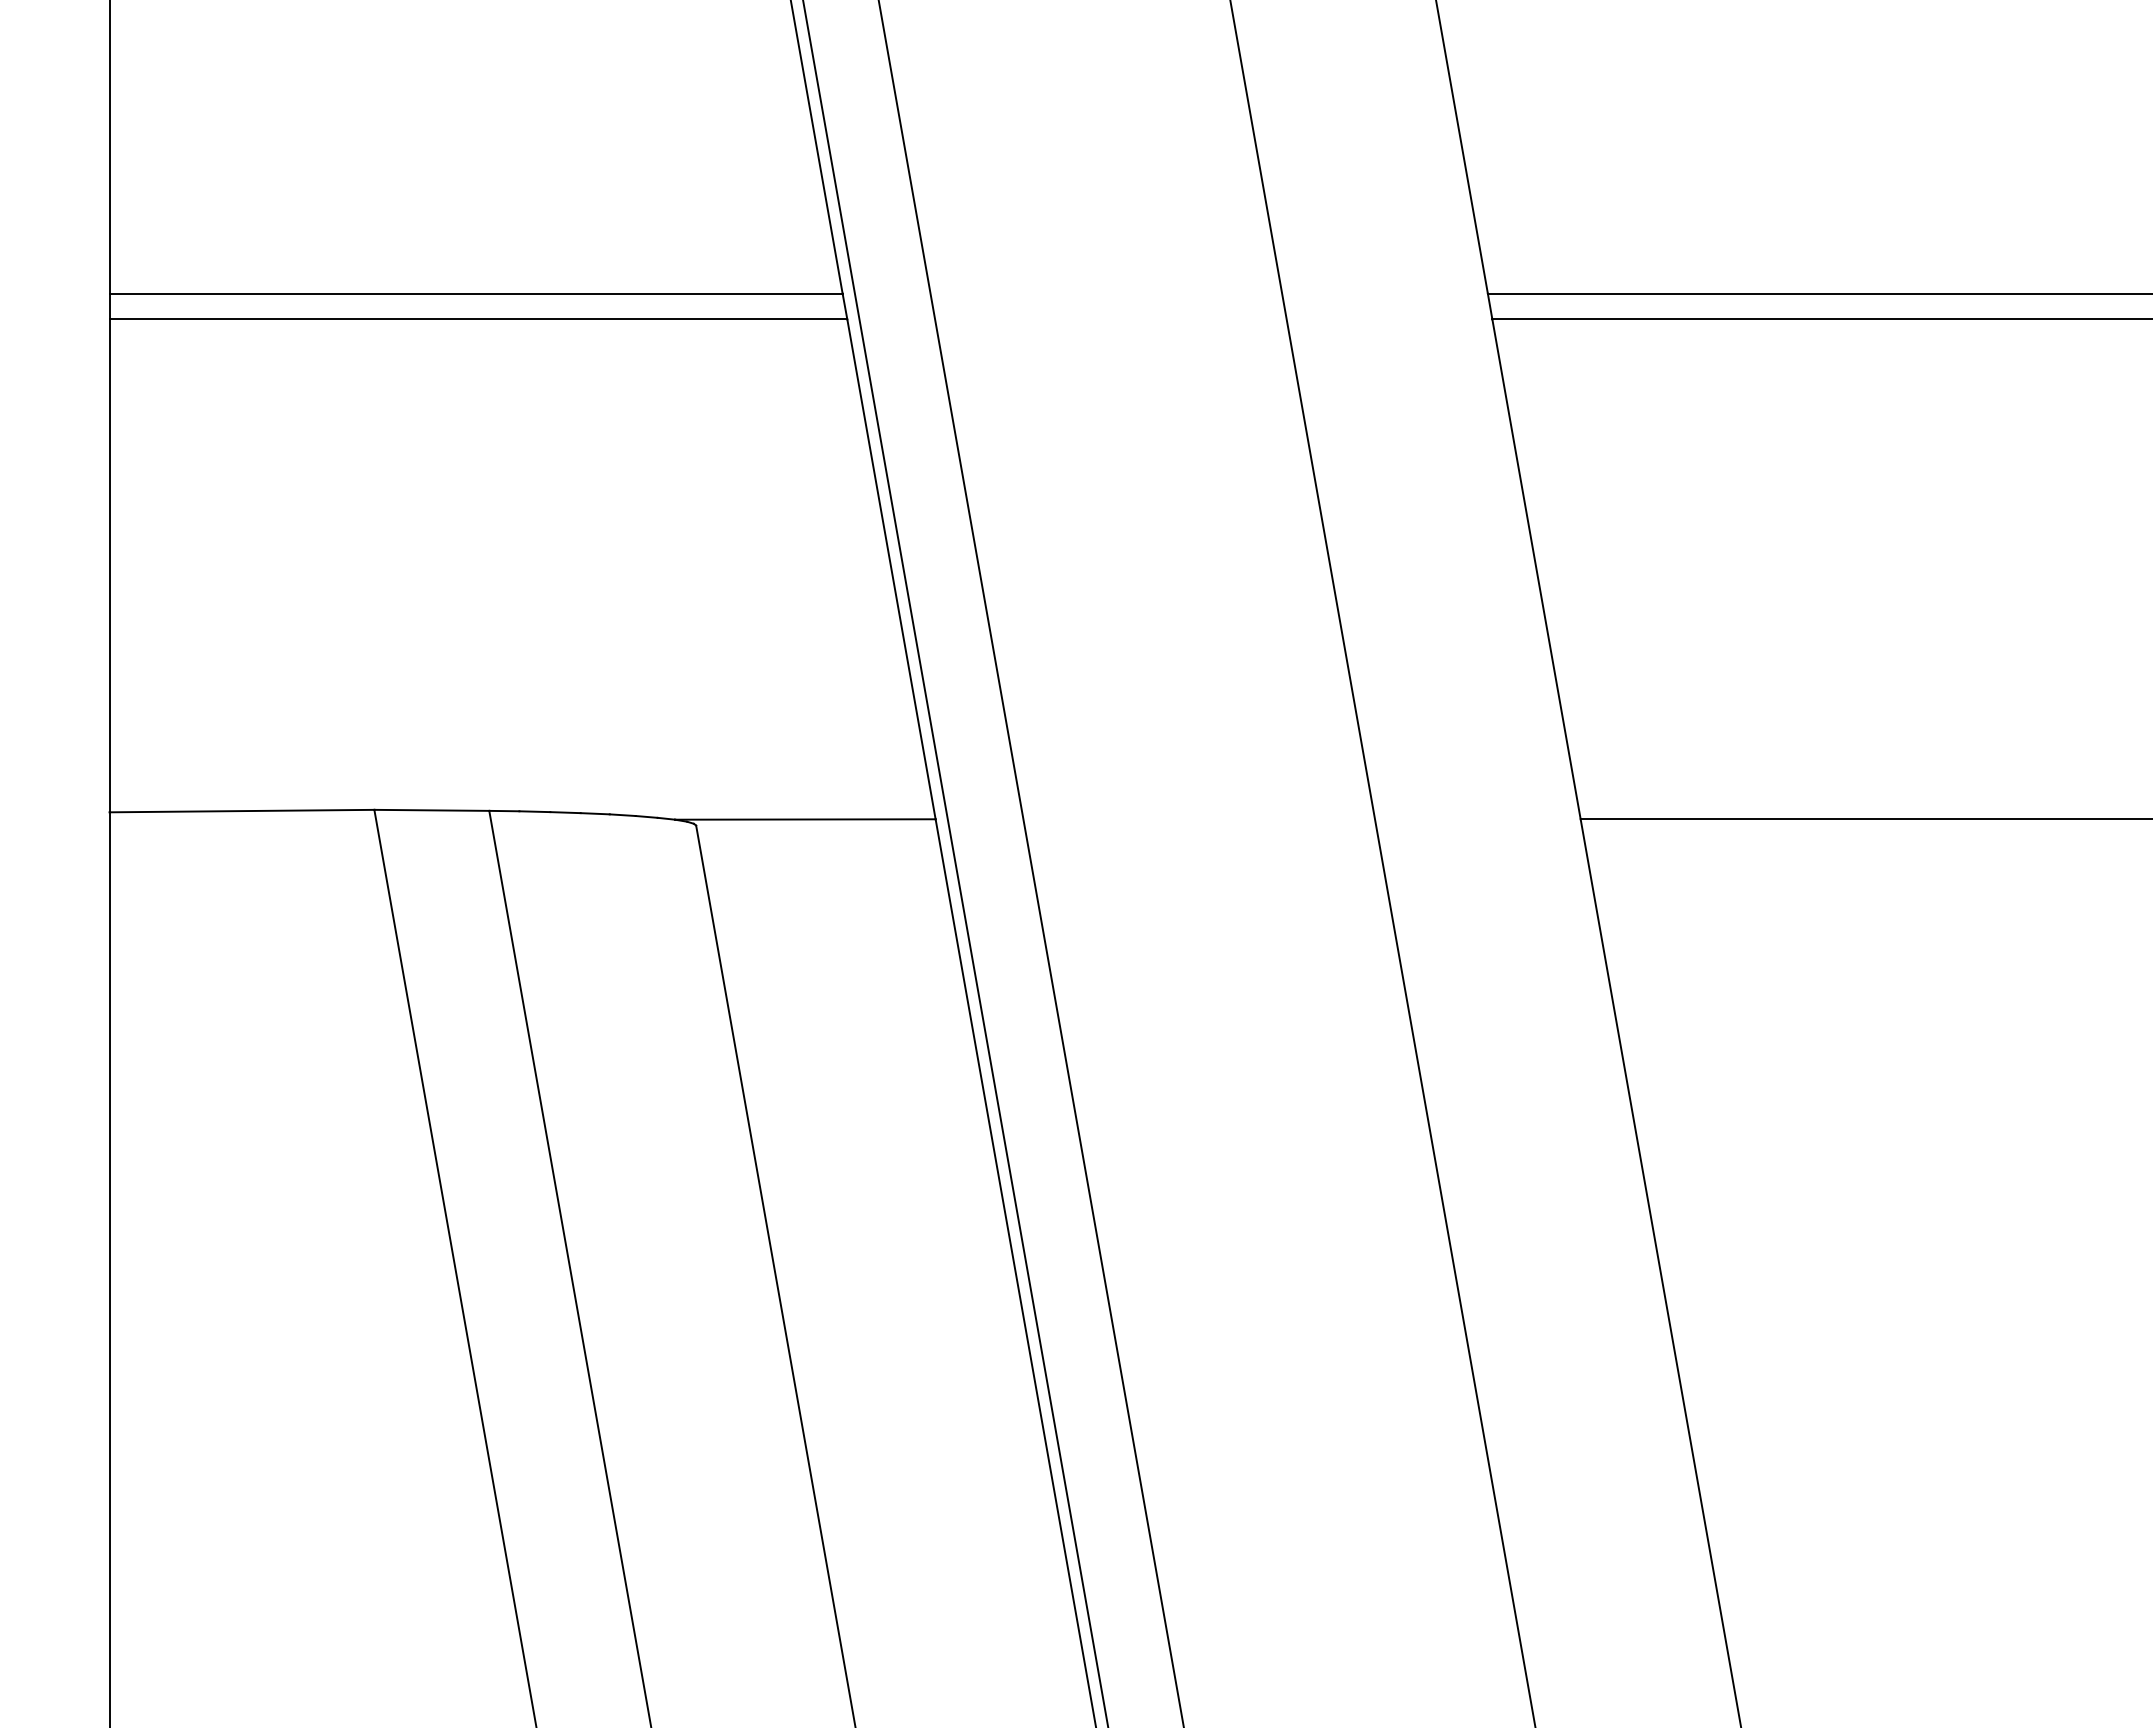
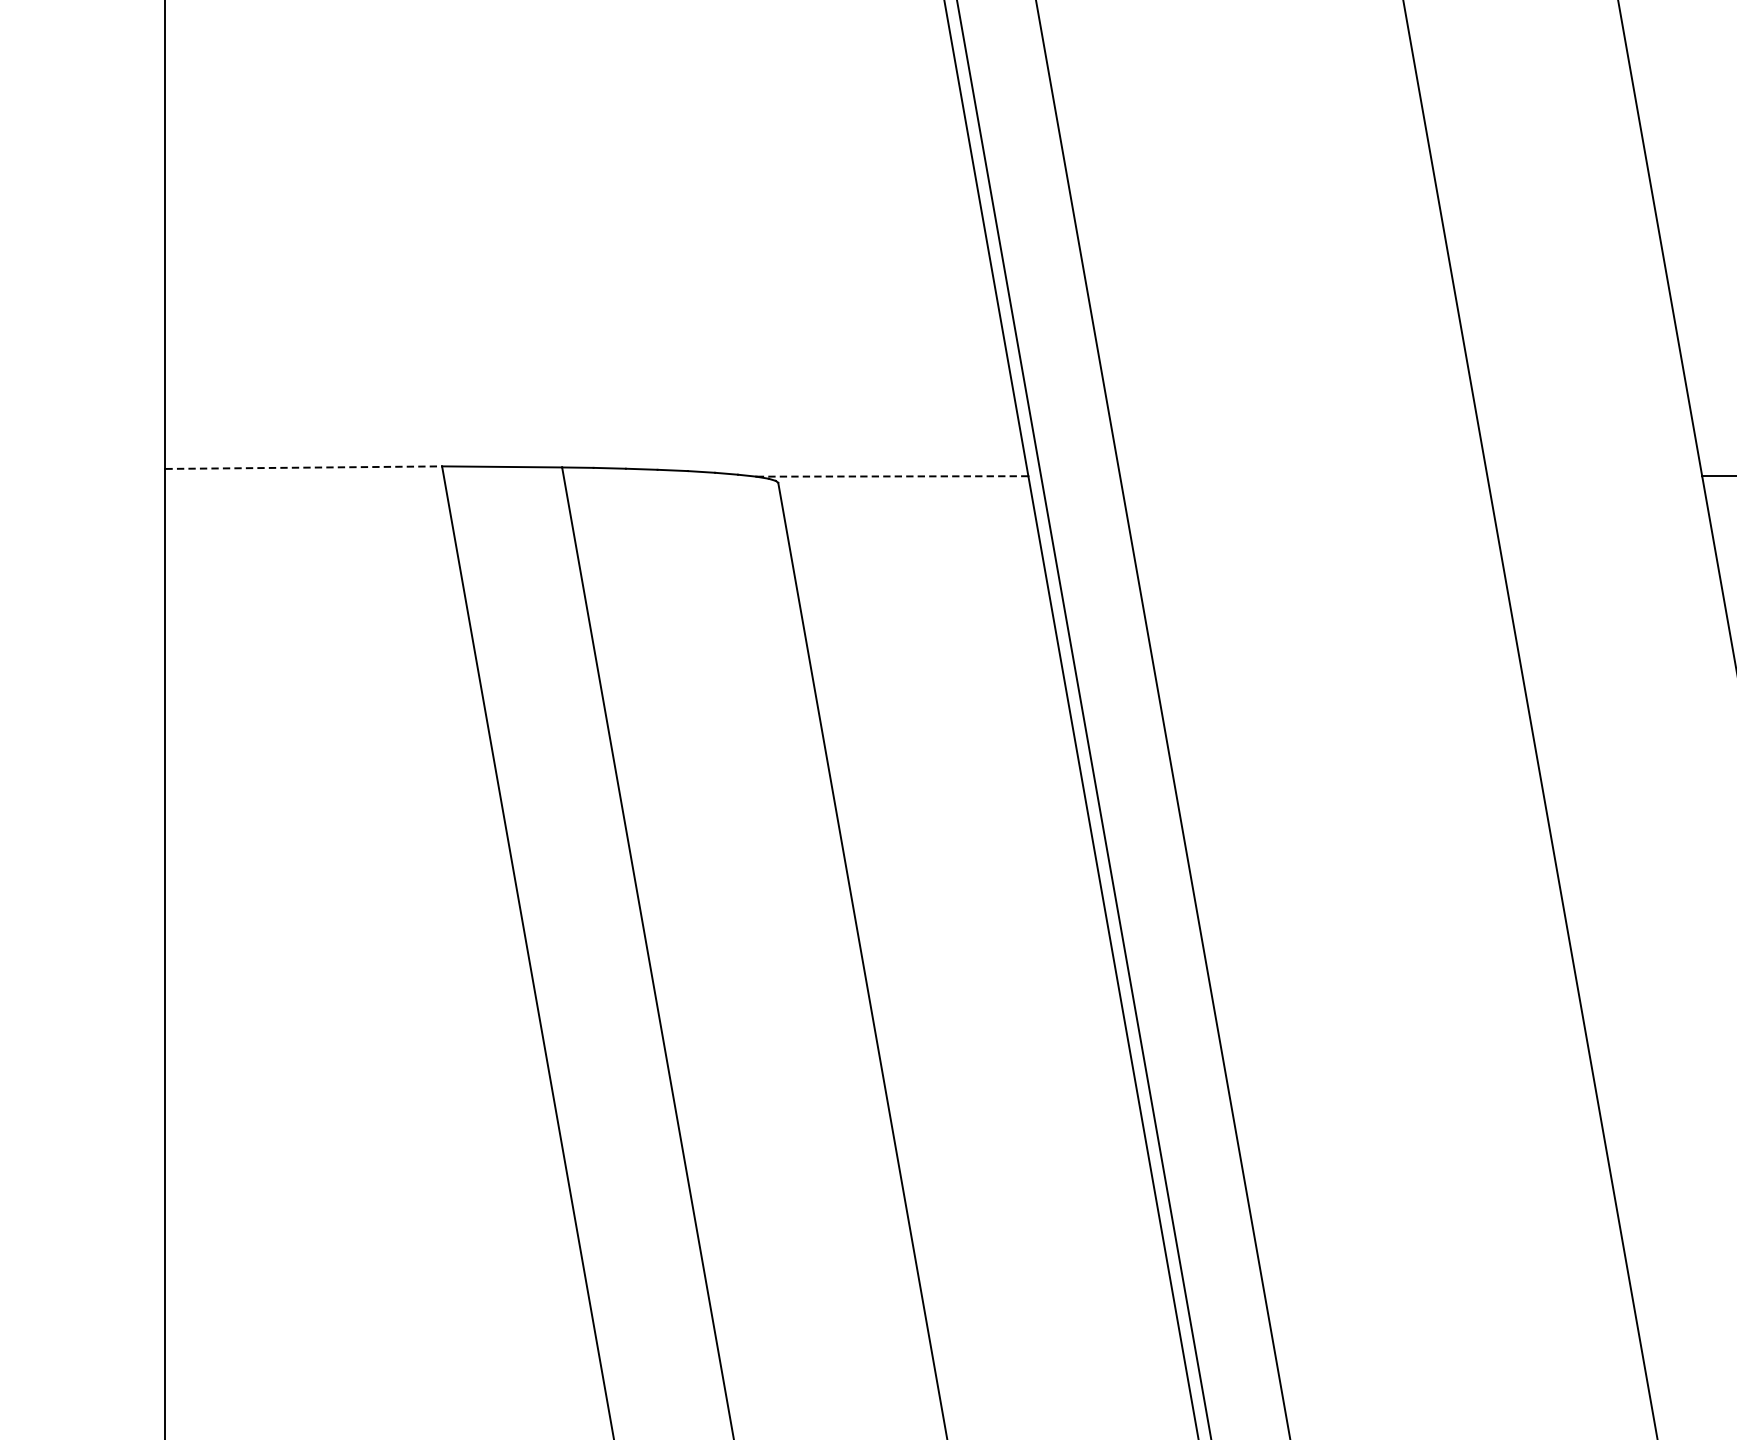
line: (242, 811) -> (304, 468), solid -> dashed
line: (804, 819) -> (891, 476), solid -> dashed

